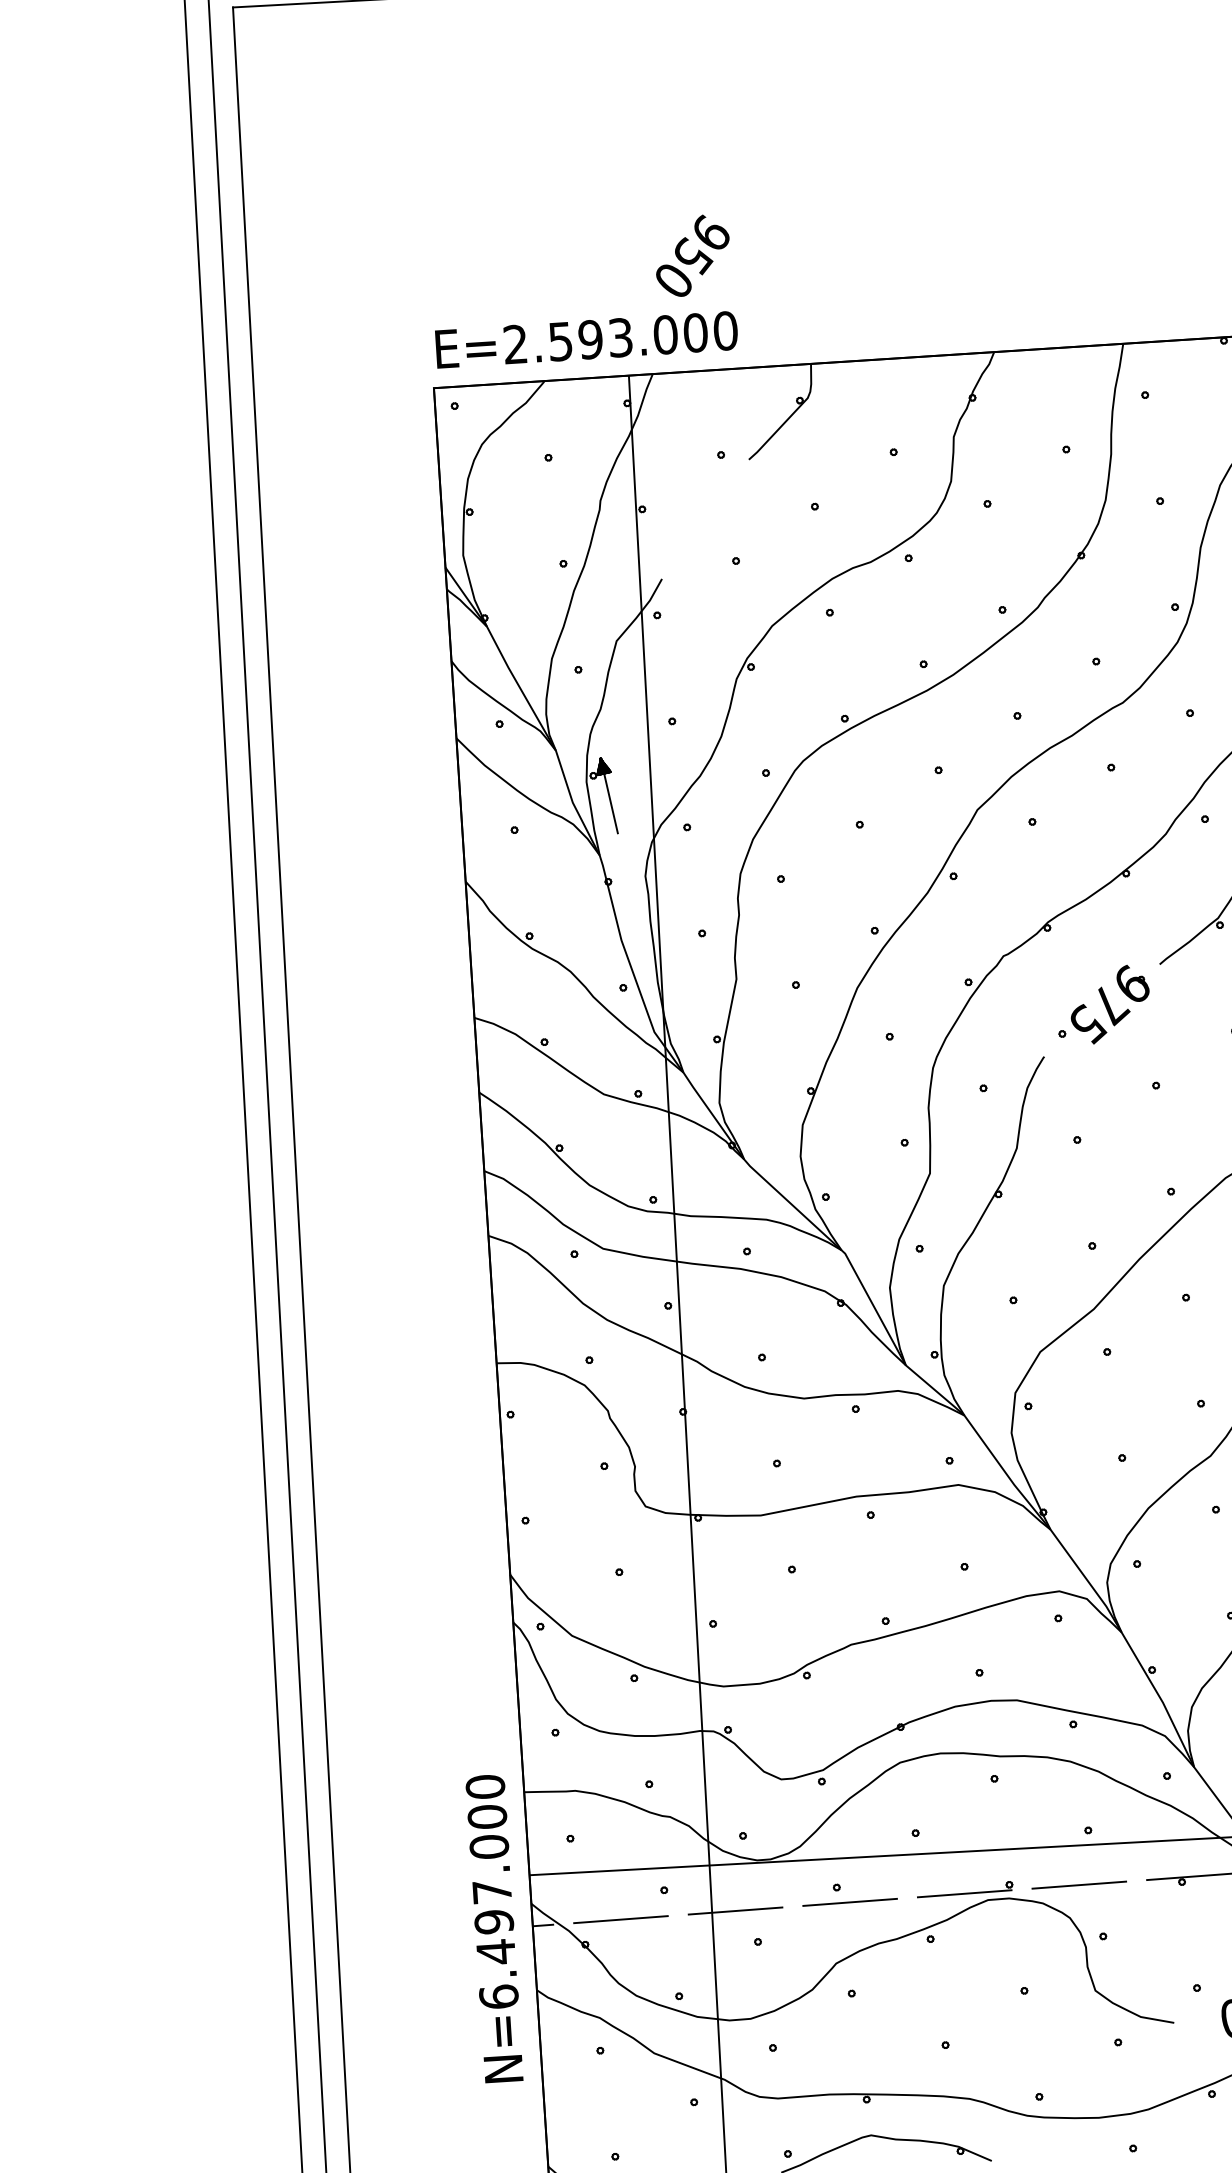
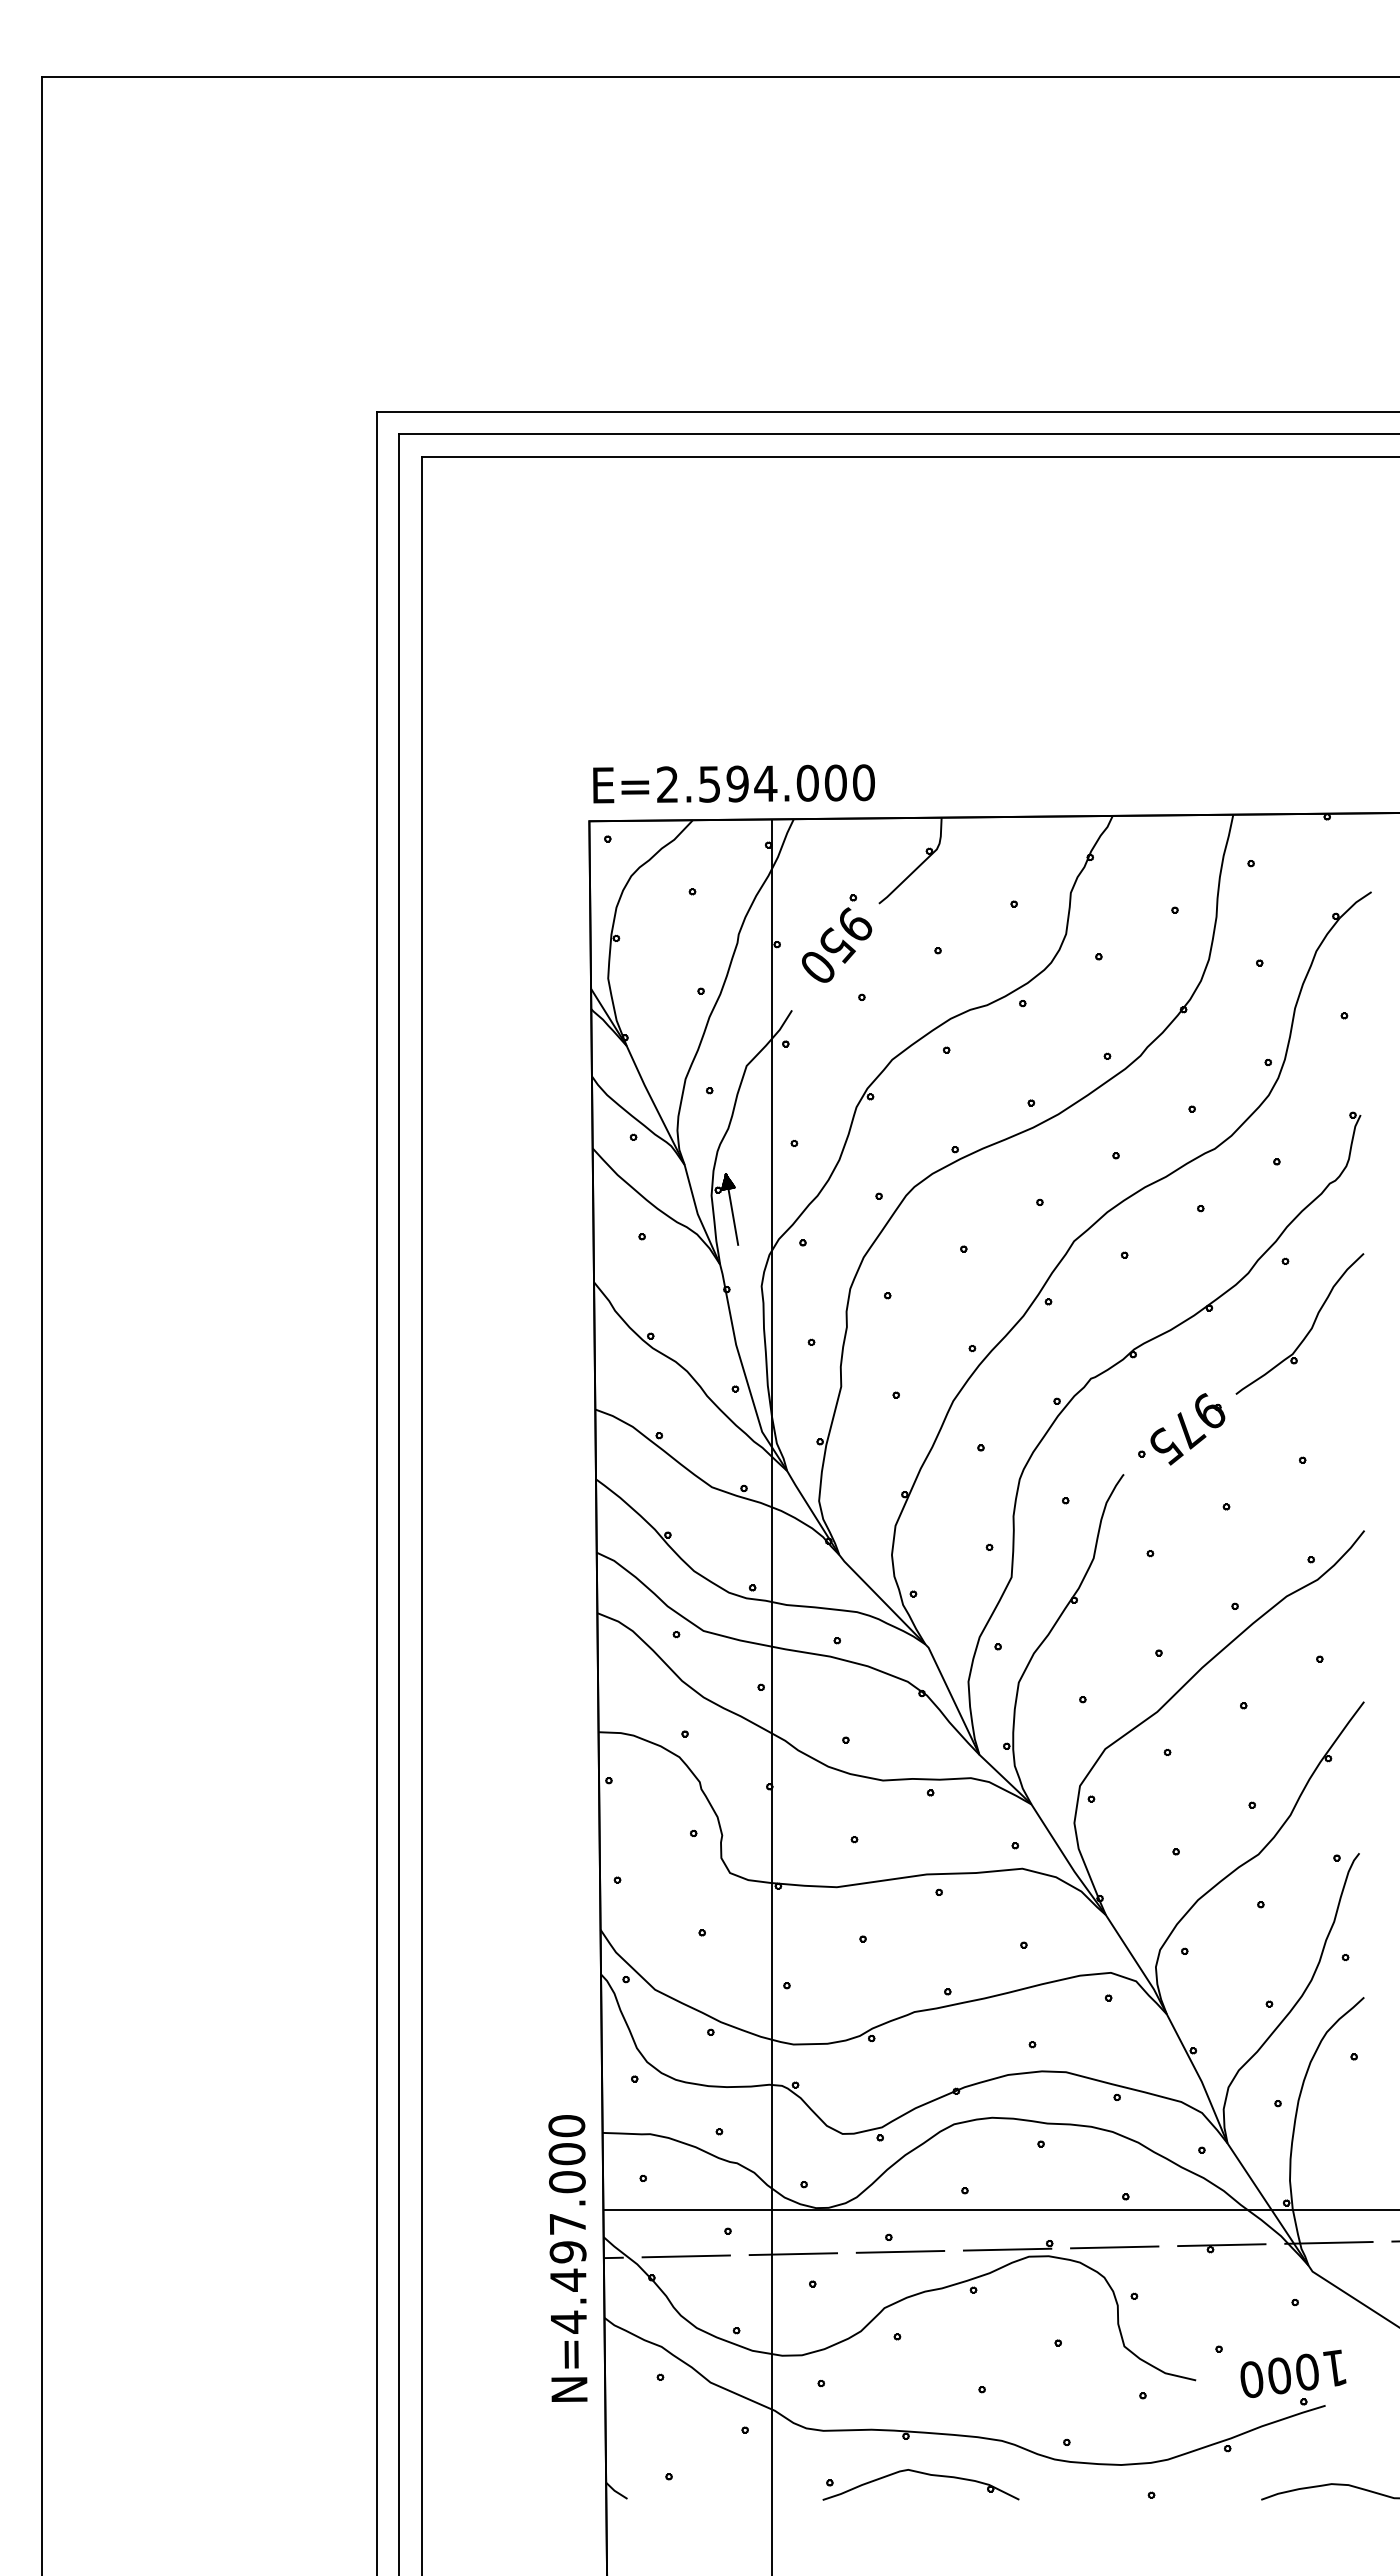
text: (693, 255) -> (837, 944), moved
text: (620, 337) -> (765, 783), E=2.593.000 -> E=2.594.000
text: (498, 1996) -> (568, 2321), N=6.497.000 -> N=4.497.000

